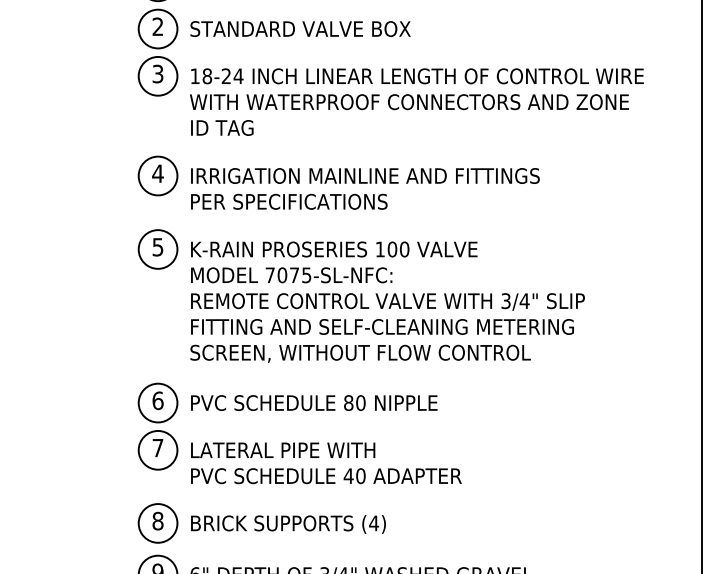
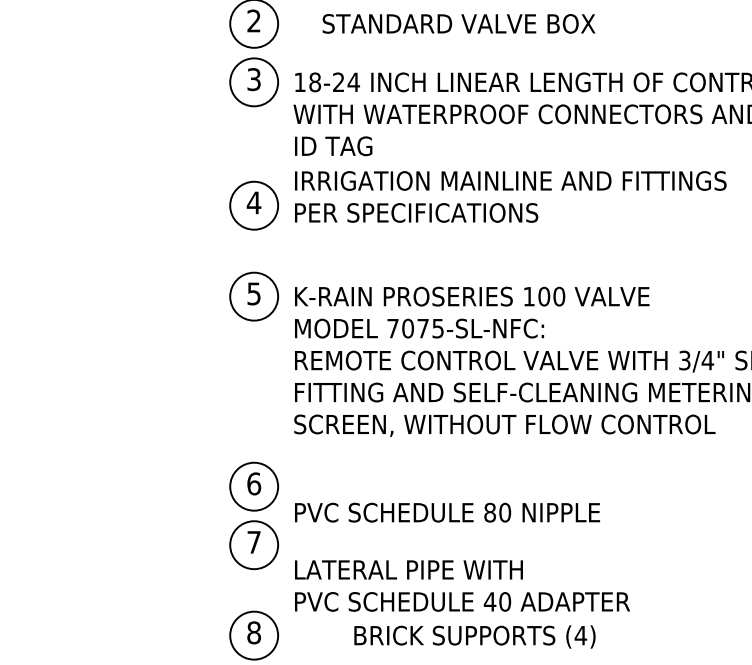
text: (300, 28) -> (458, 23), moved
text: (365, 188) -> (510, 196), moved
text: (314, 402) -> (447, 511), moved
text: (326, 463) -> (462, 586), moved
text: (288, 524) -> (474, 636), moved

